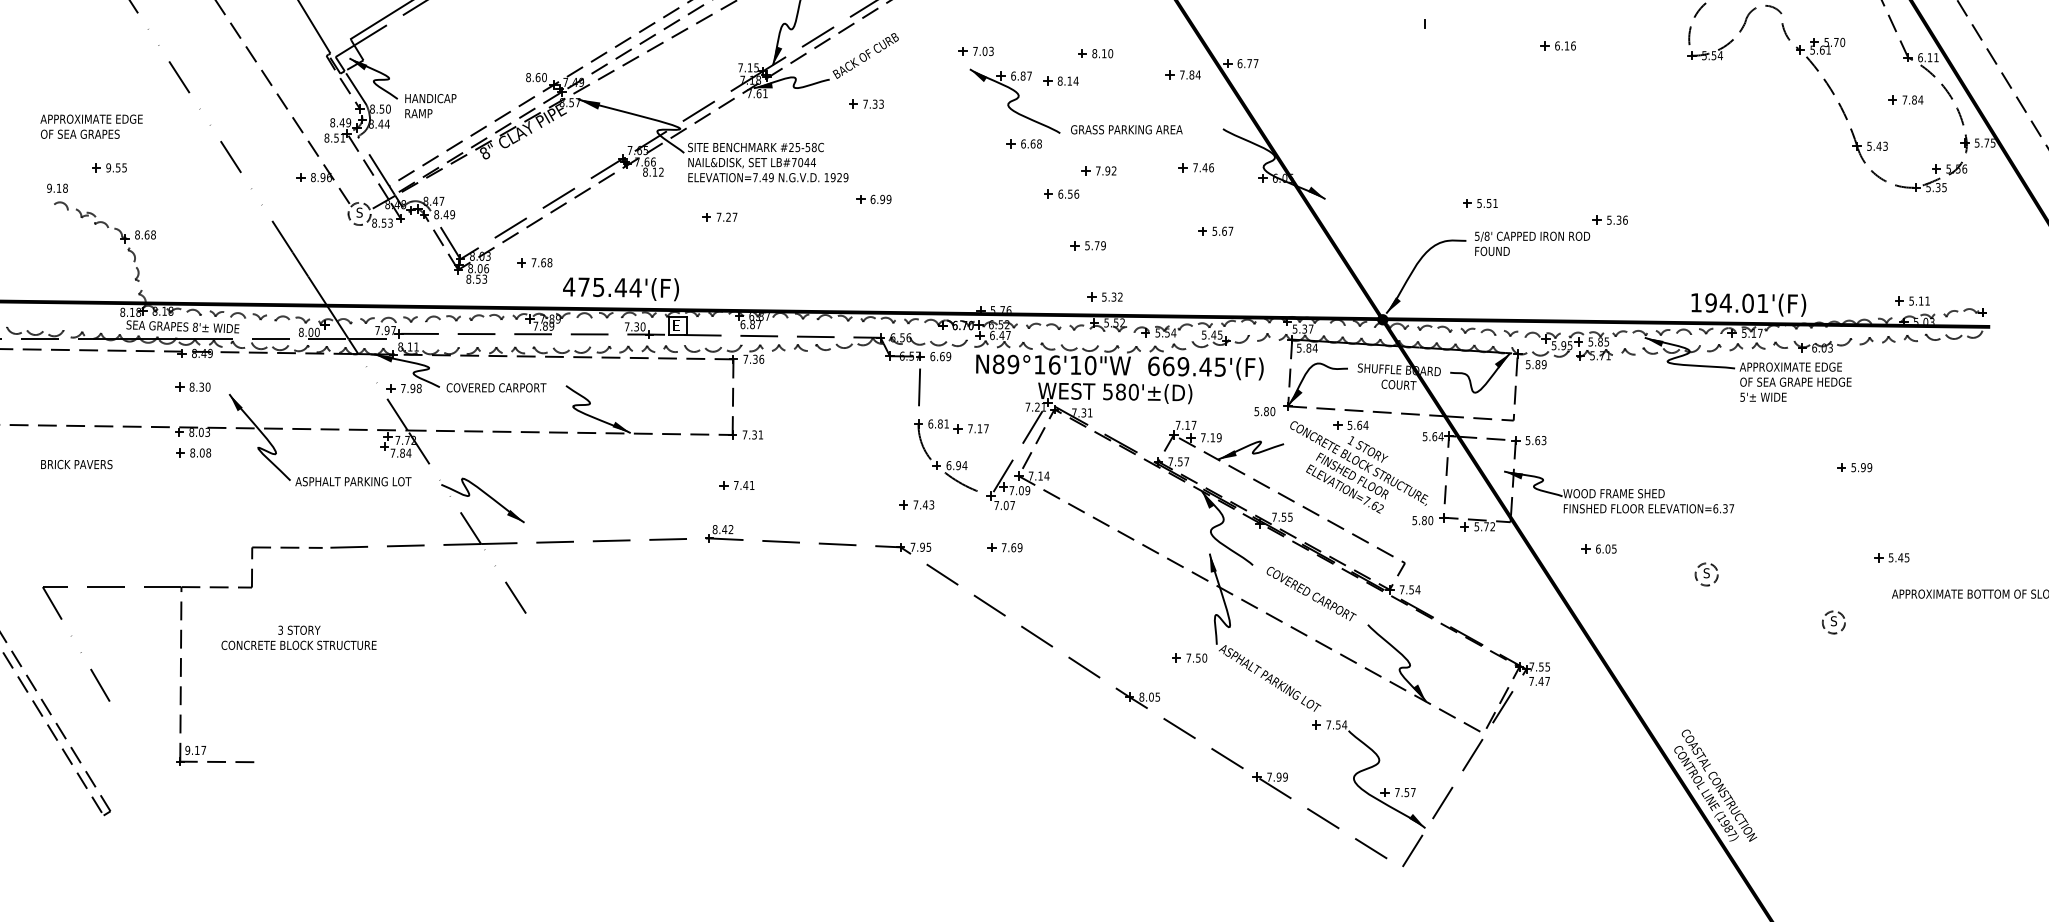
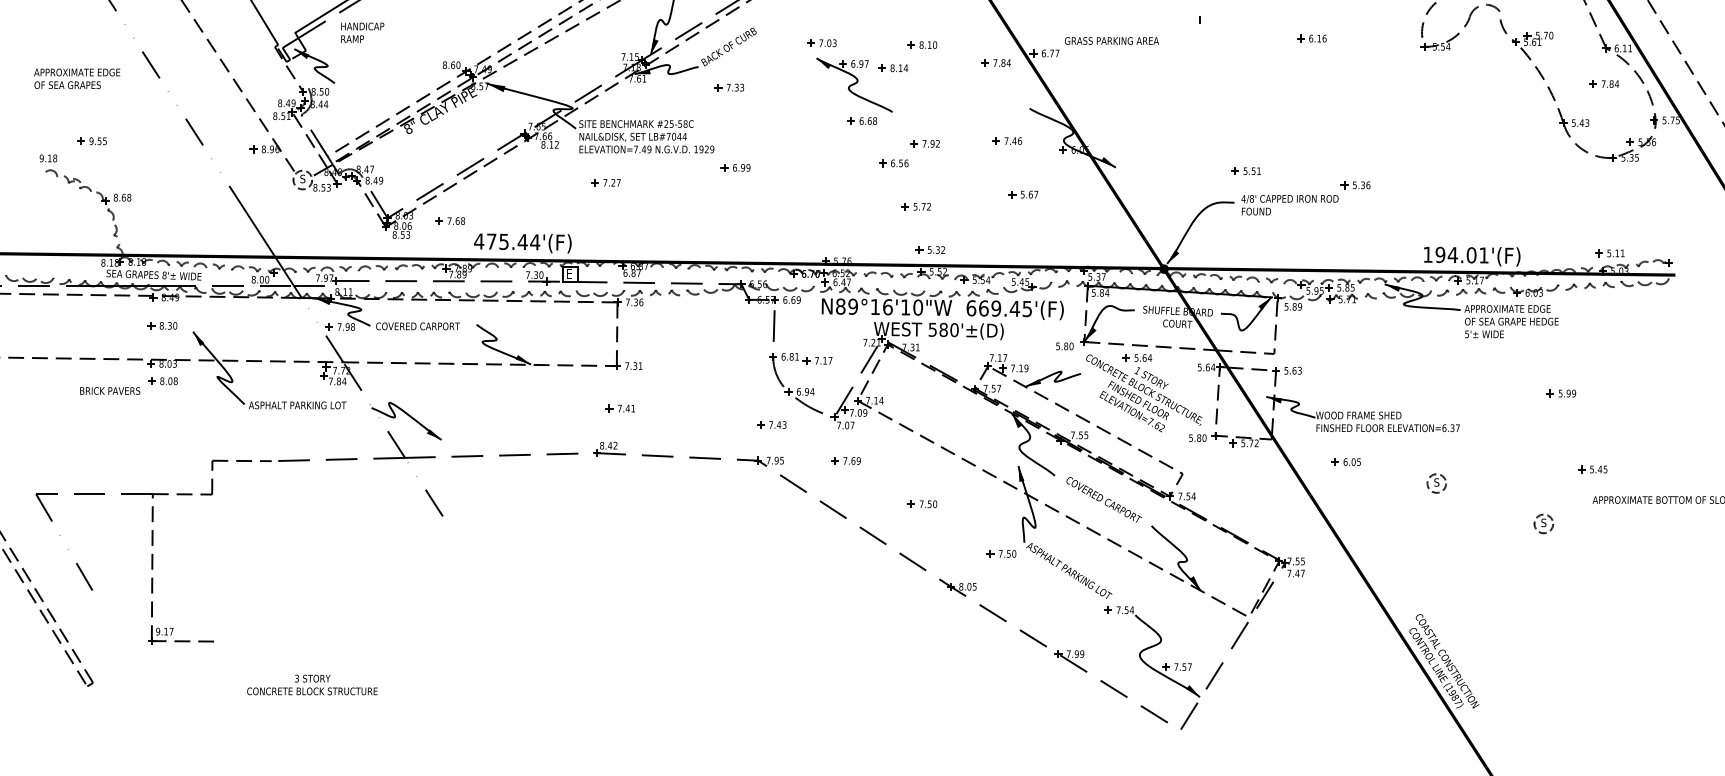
text: (1022, 75) -> (860, 63), 6.87 -> 6.97
line: (355, 88) -> (299, 74), removed
text: (430, 106) -> (362, 33), moved
text: (91, 126) -> (77, 78), moved
text: (1126, 129) -> (1111, 40), moved
text: (1476, 235) -> (1242, 198), 5/8' -> 4/8'
text: (1103, 245) -> (929, 206), 5.79 -> 5.72
text: (76, 464) -> (109, 390), moved
part: (1095, 598) -> (922, 503), added
text: (298, 637) -> (311, 684), moved

